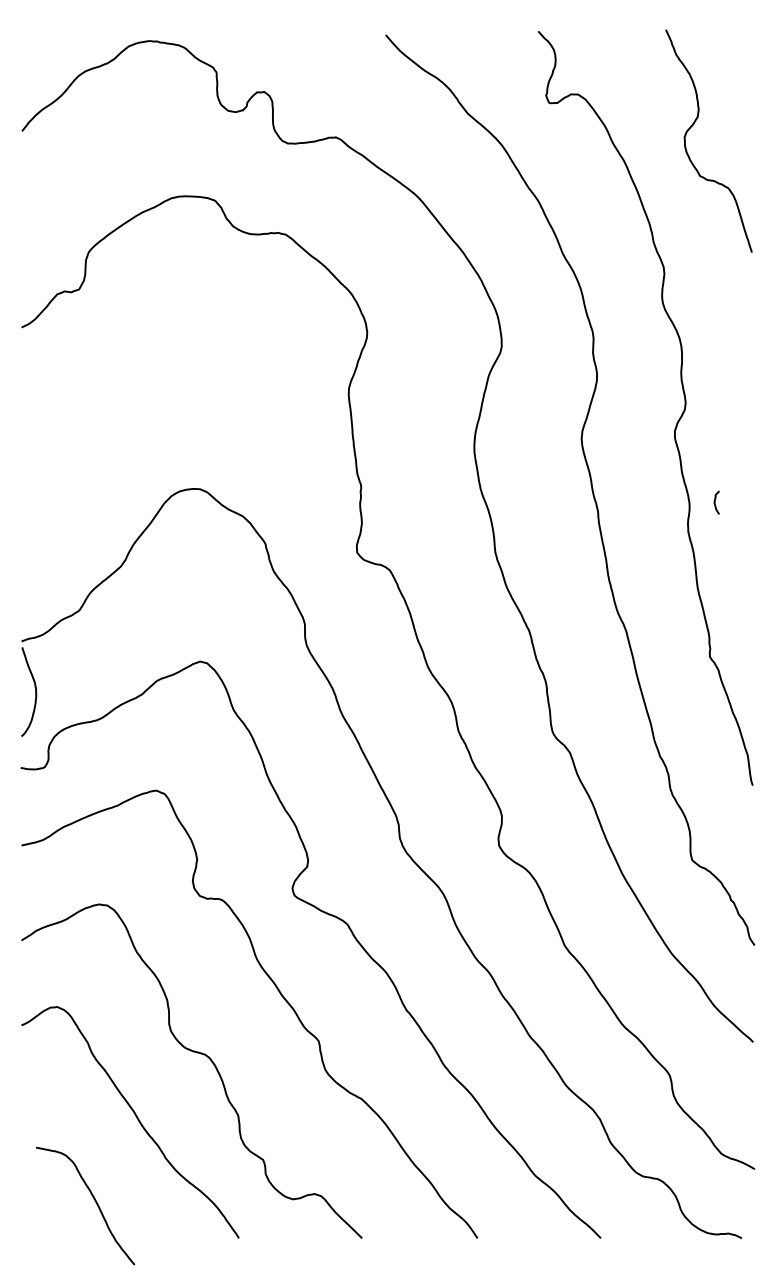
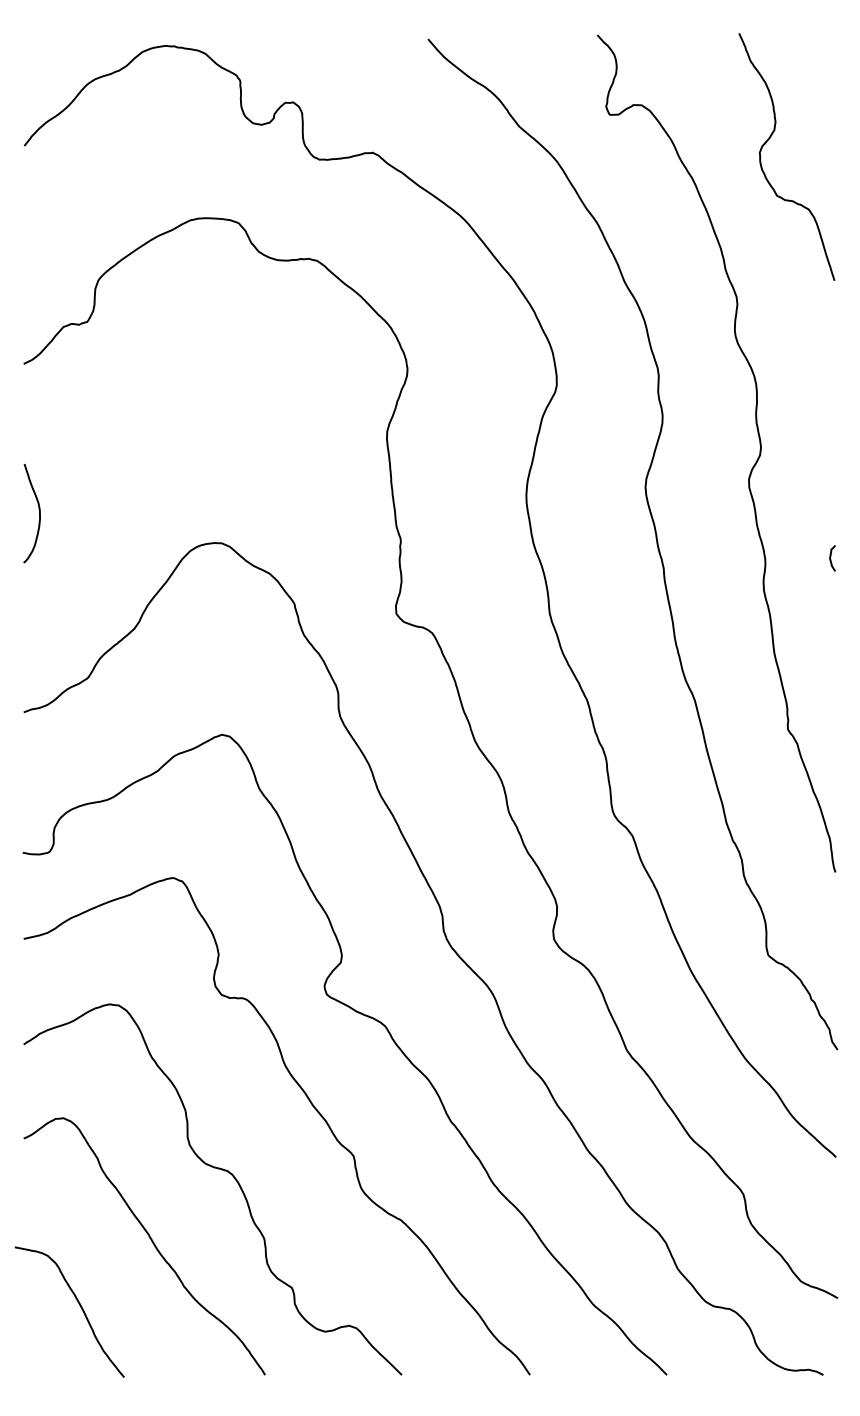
curve: (715, 501) -> (831, 557), moved
curve: (35, 691) -> (39, 513), moved
curve: (93, 1199) -> (78, 1304), moved

